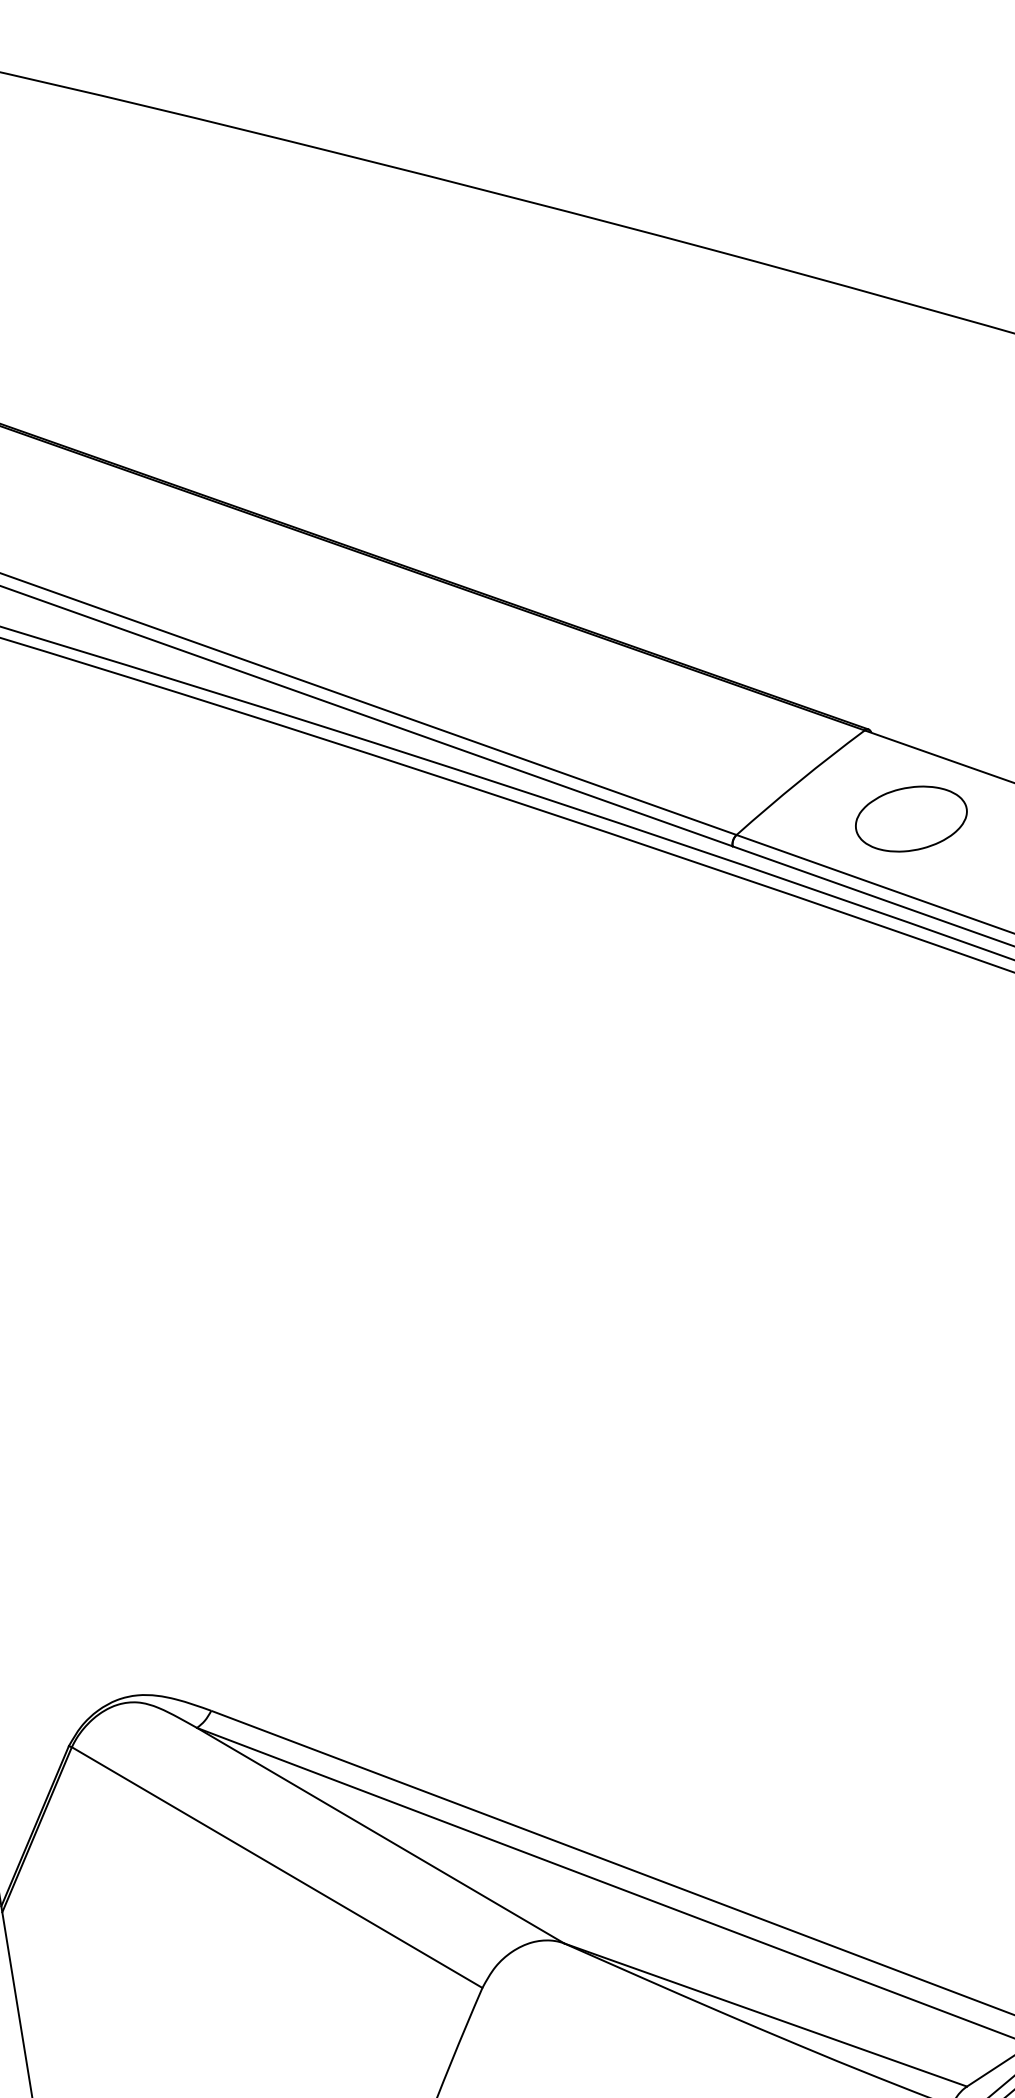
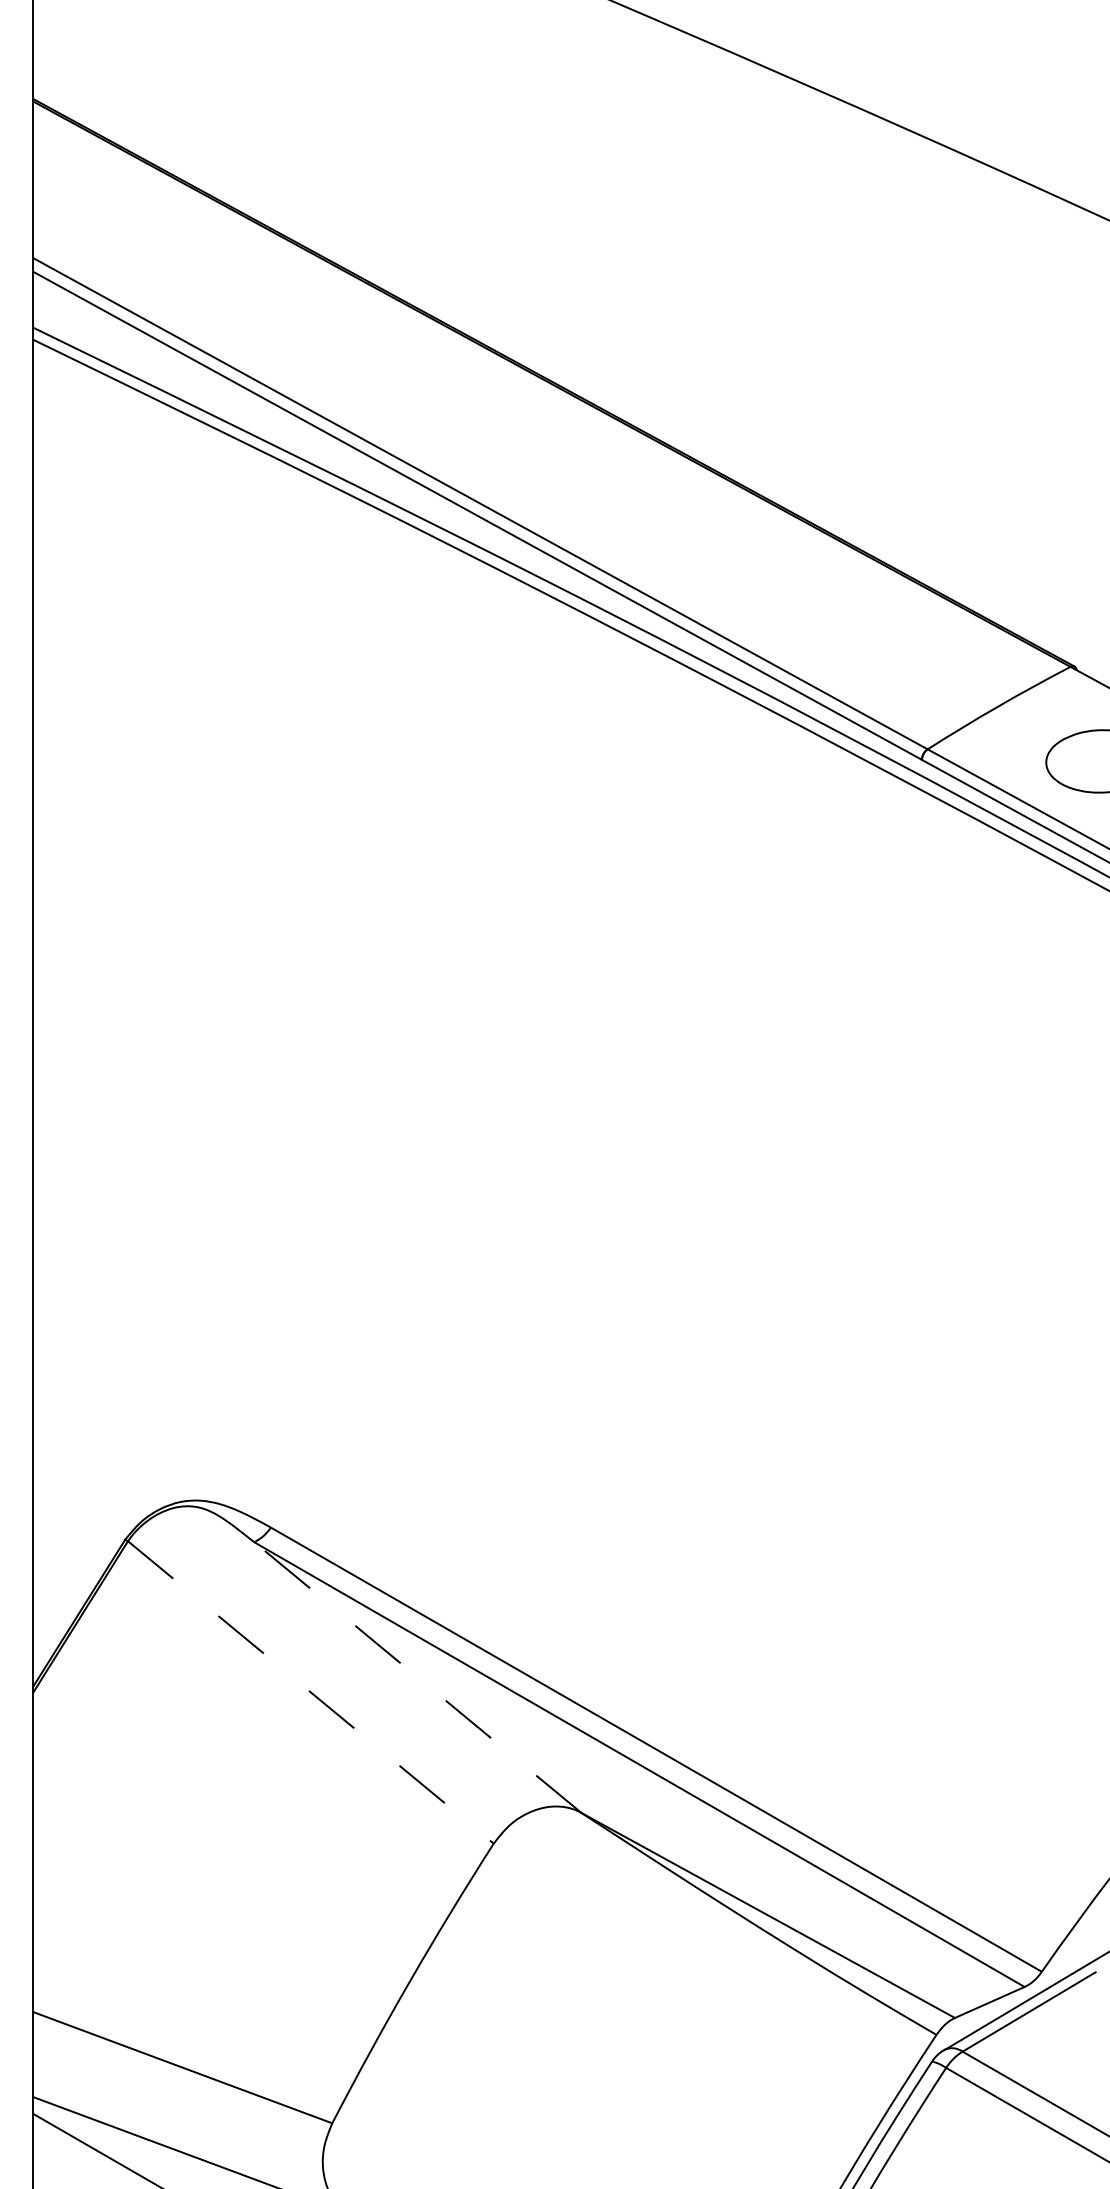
line: (380, 1835) -> (417, 1677), solid -> dashed
line: (277, 1867) -> (311, 1692), solid -> dashed

